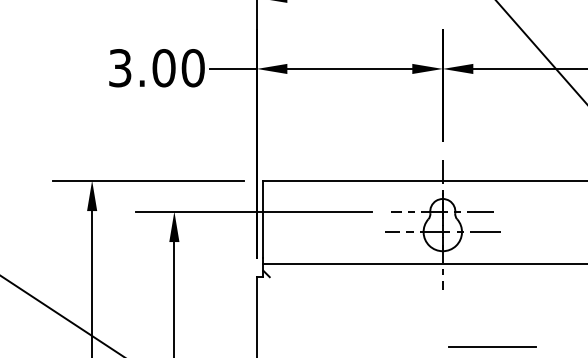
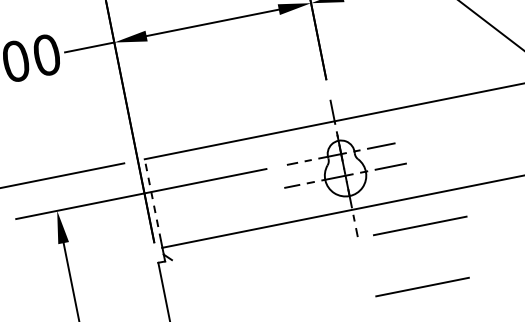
line: (263, 219) -> (153, 200), solid -> dashed
line: (501, 290) -> (420, 225), added

